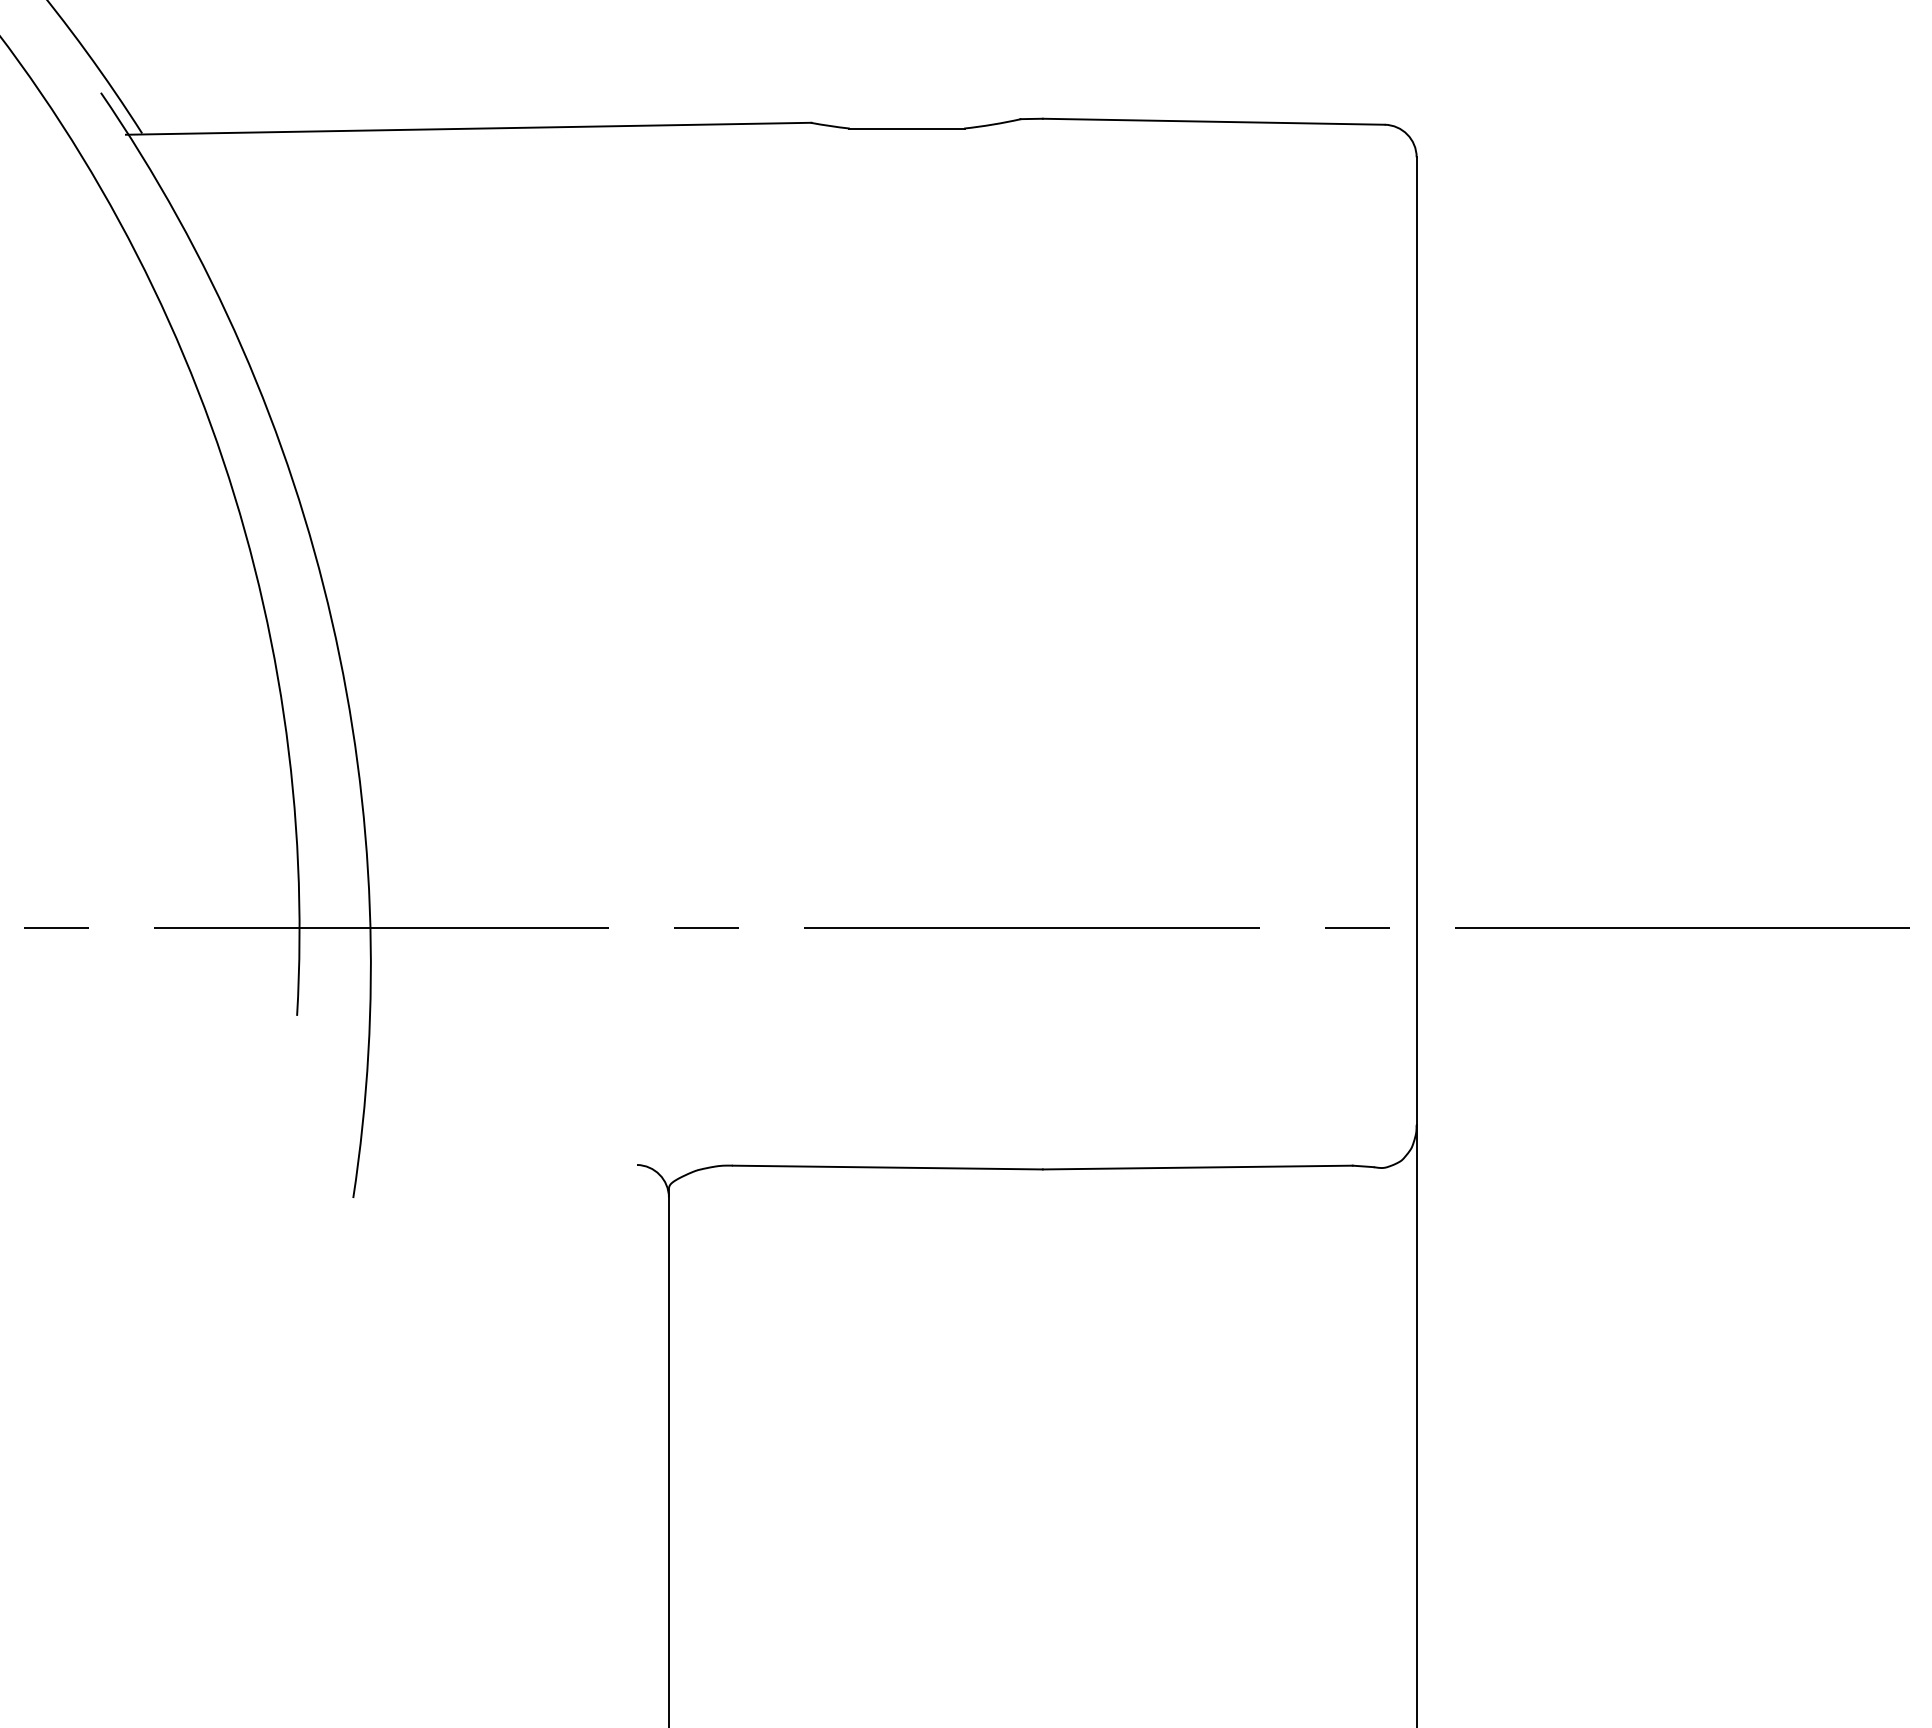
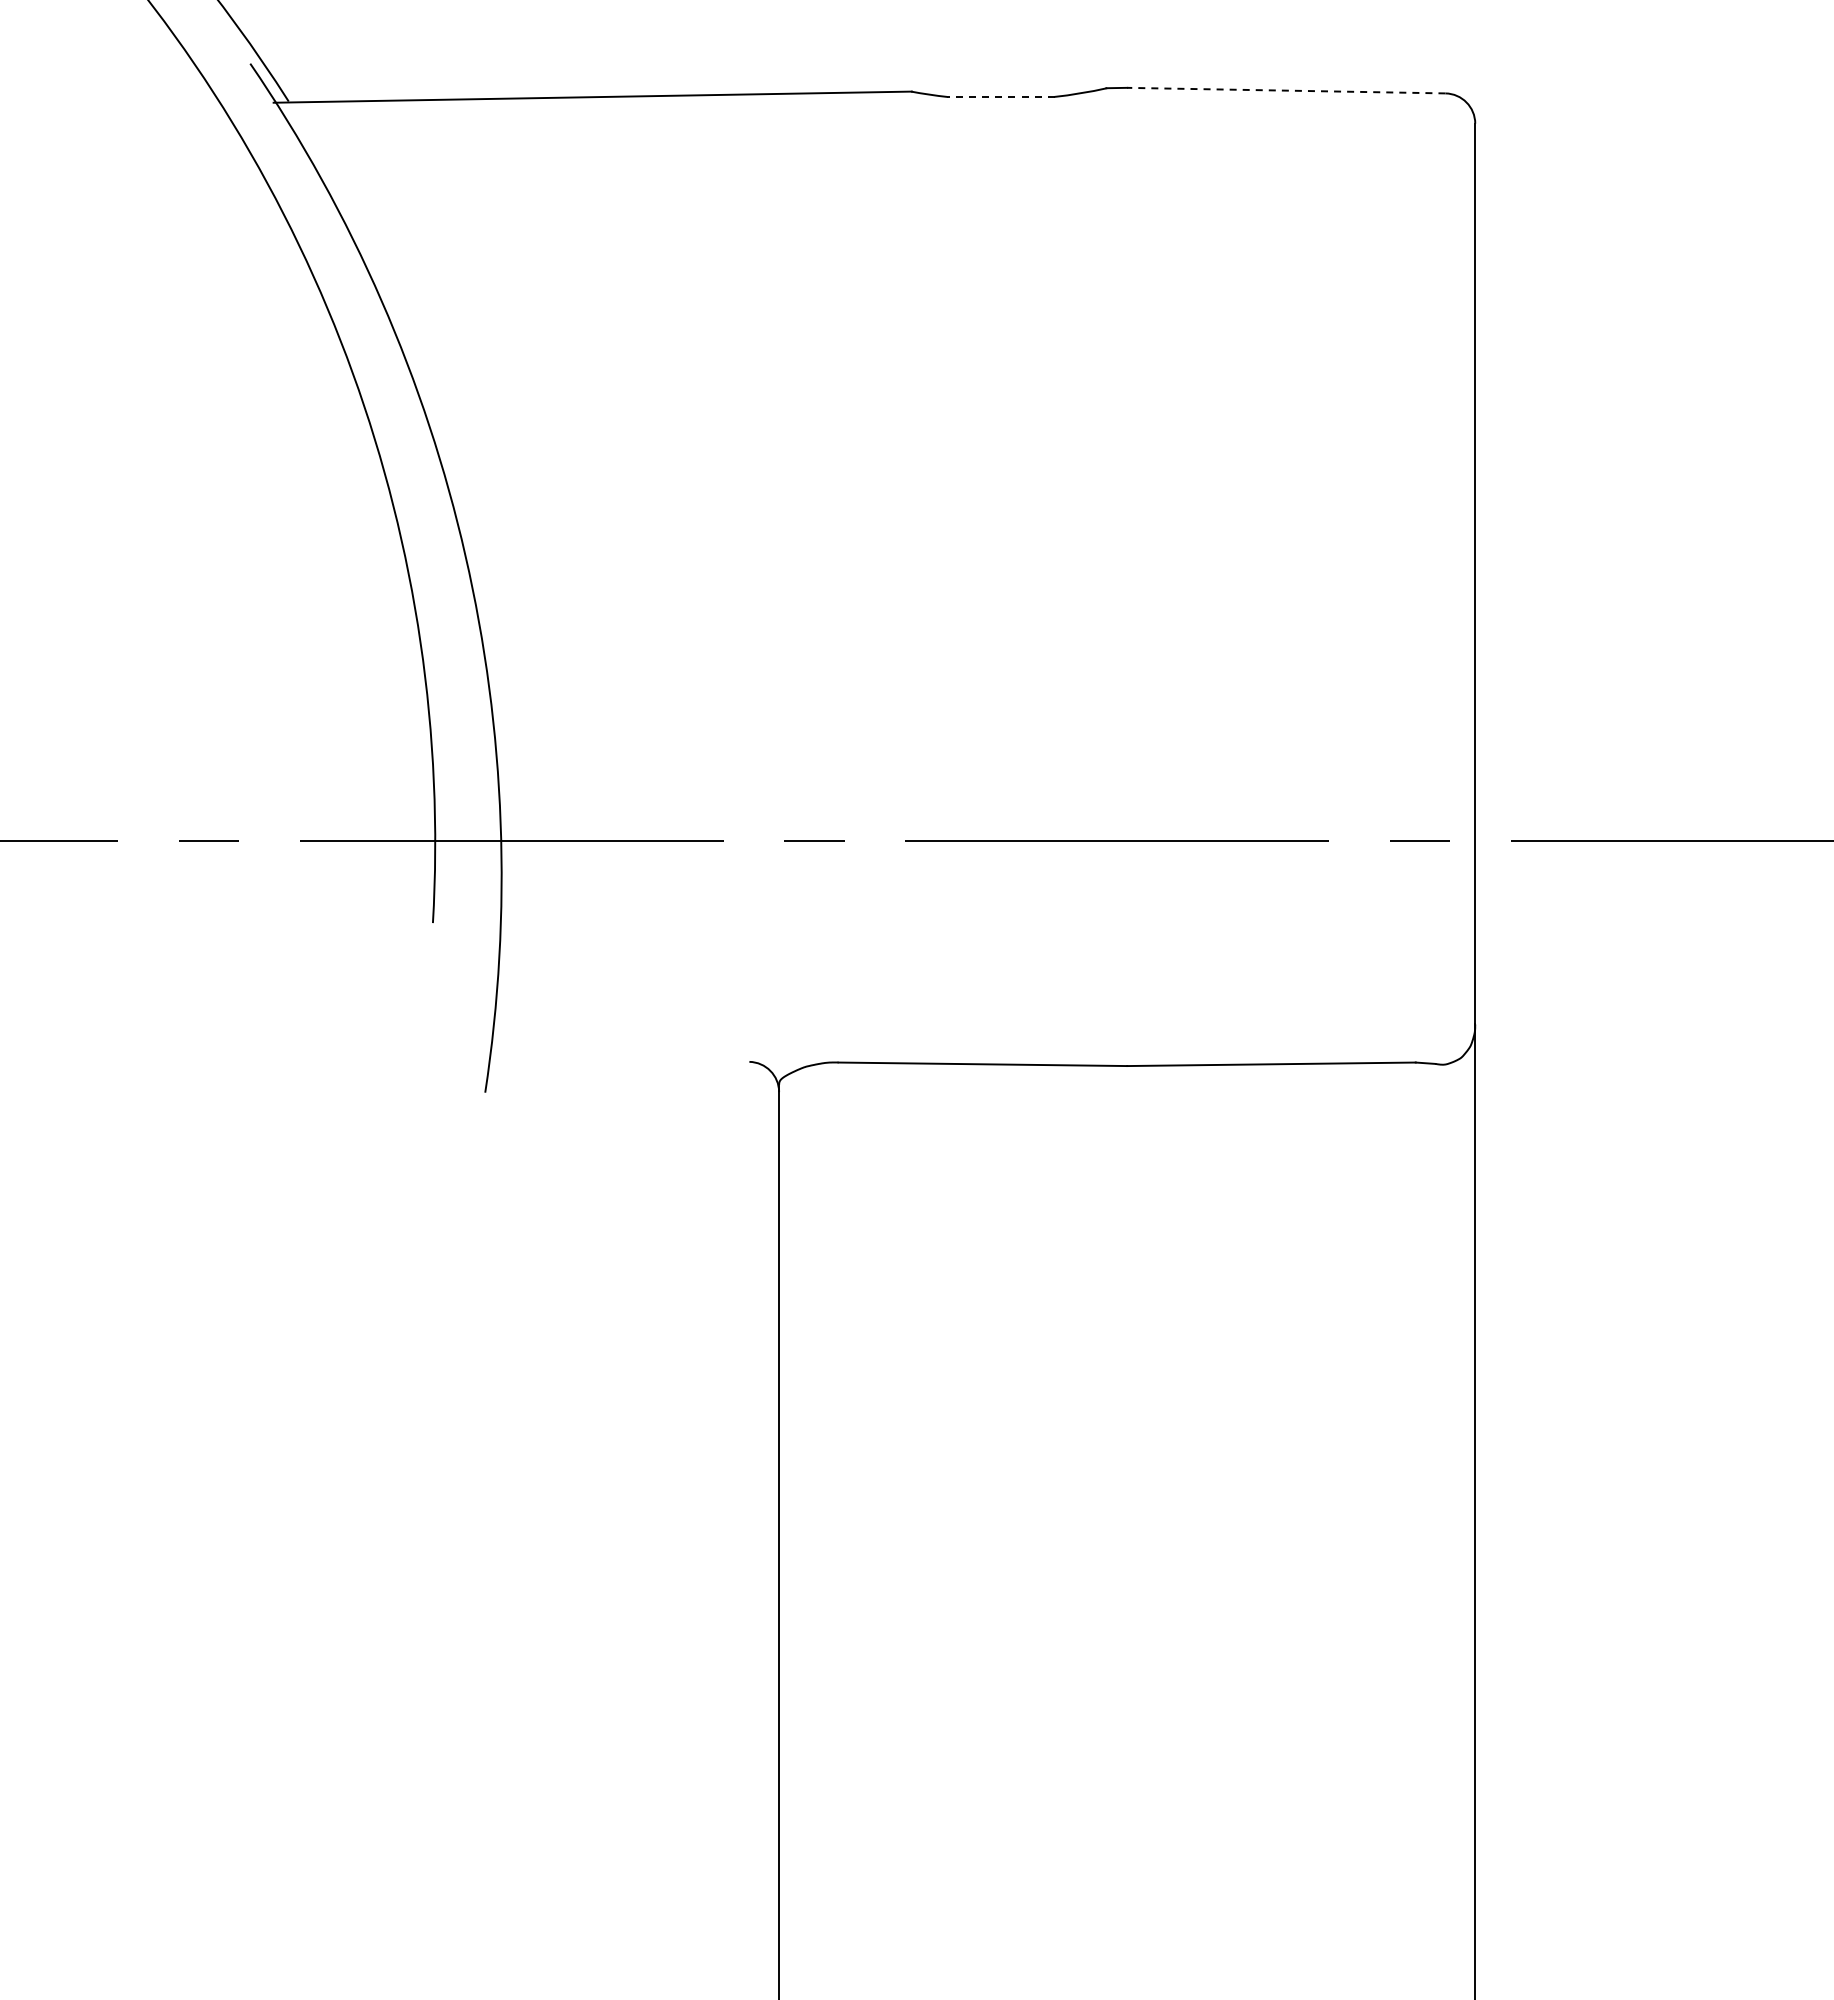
line: (1212, 121) -> (1285, 90), solid -> dashed
line: (906, 128) -> (1000, 96), solid -> dashed

